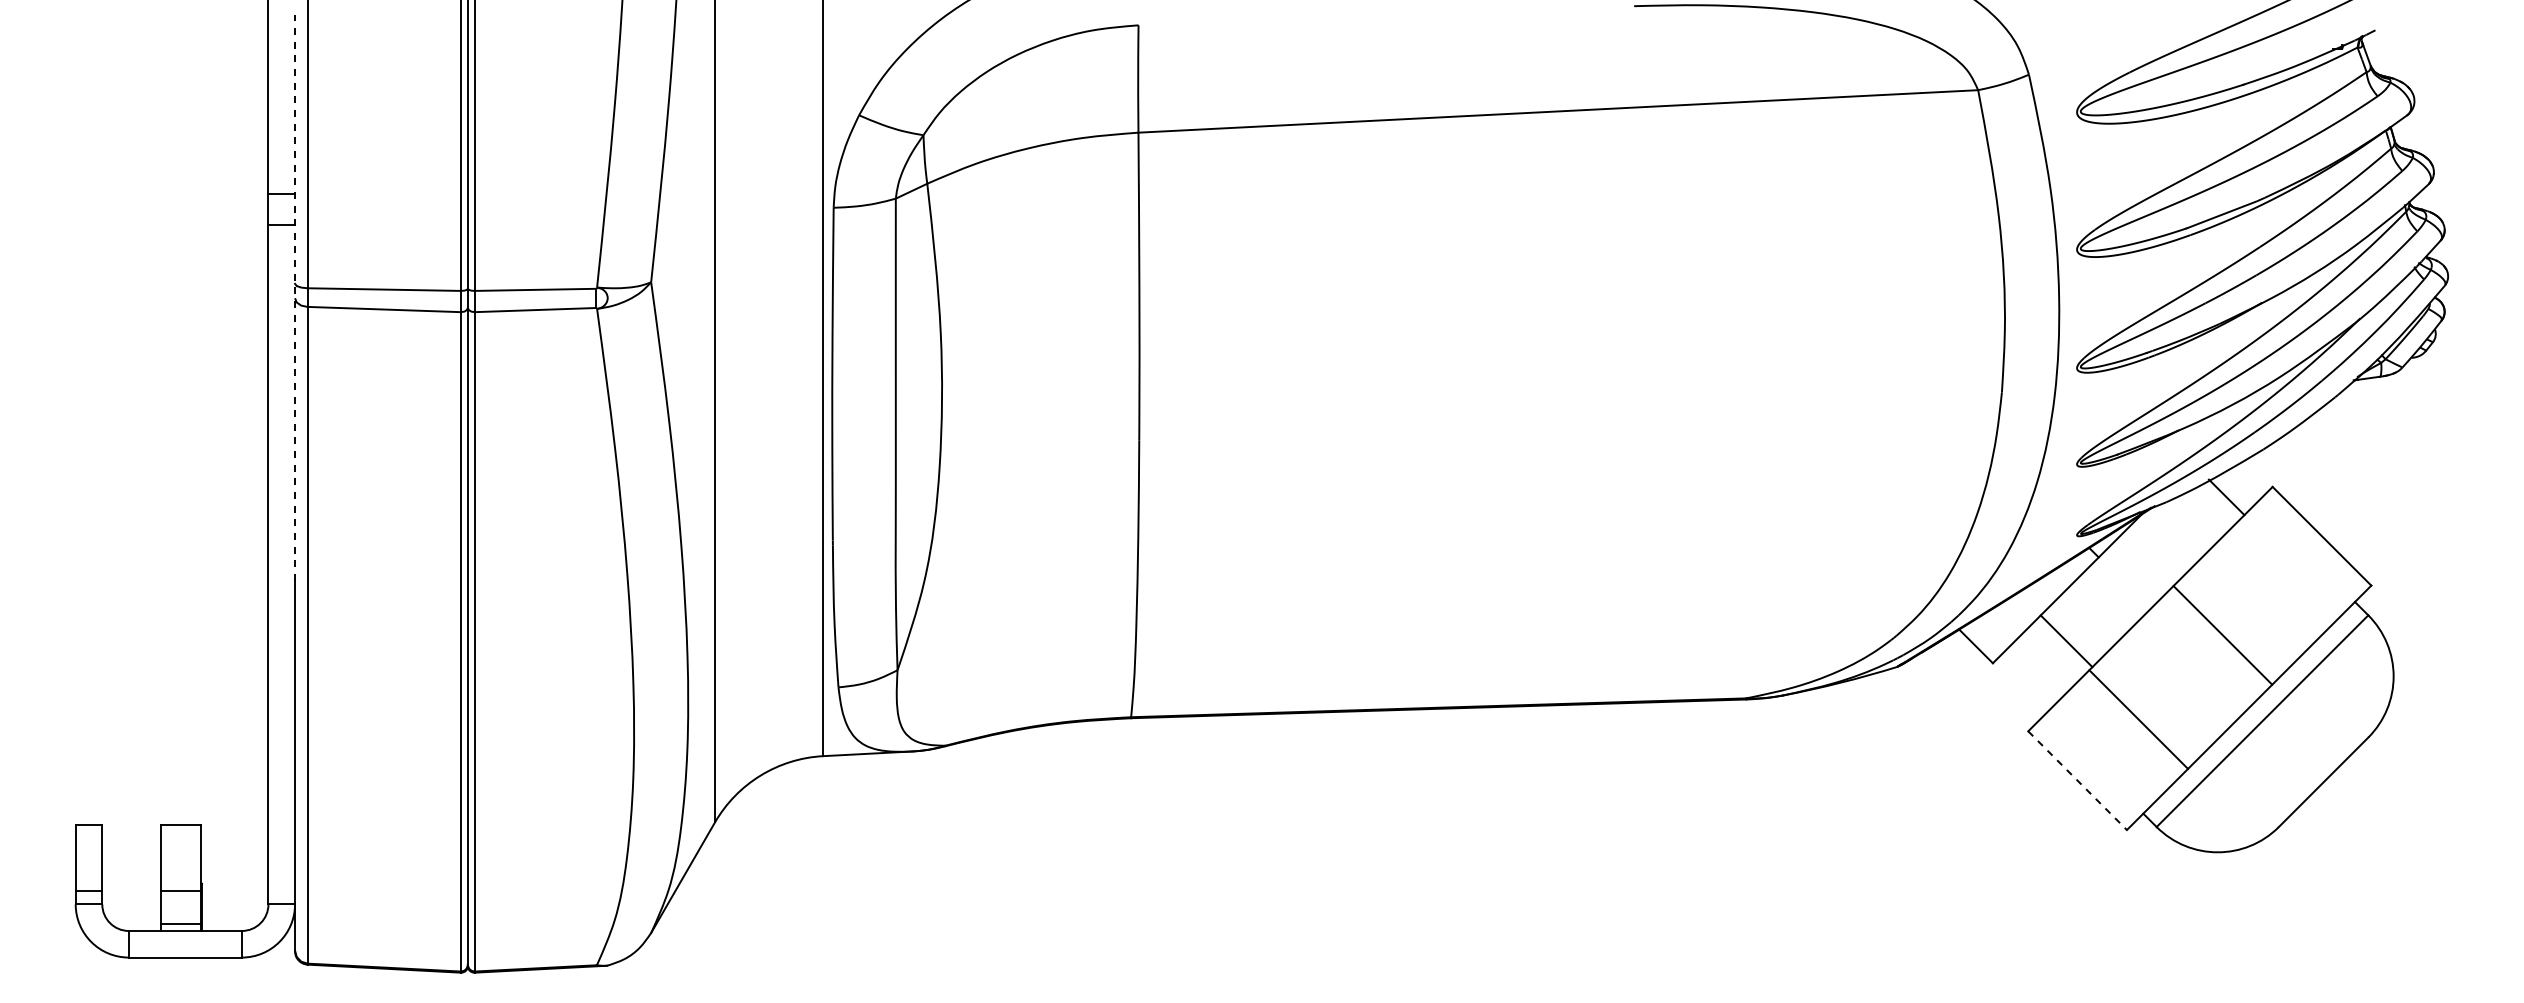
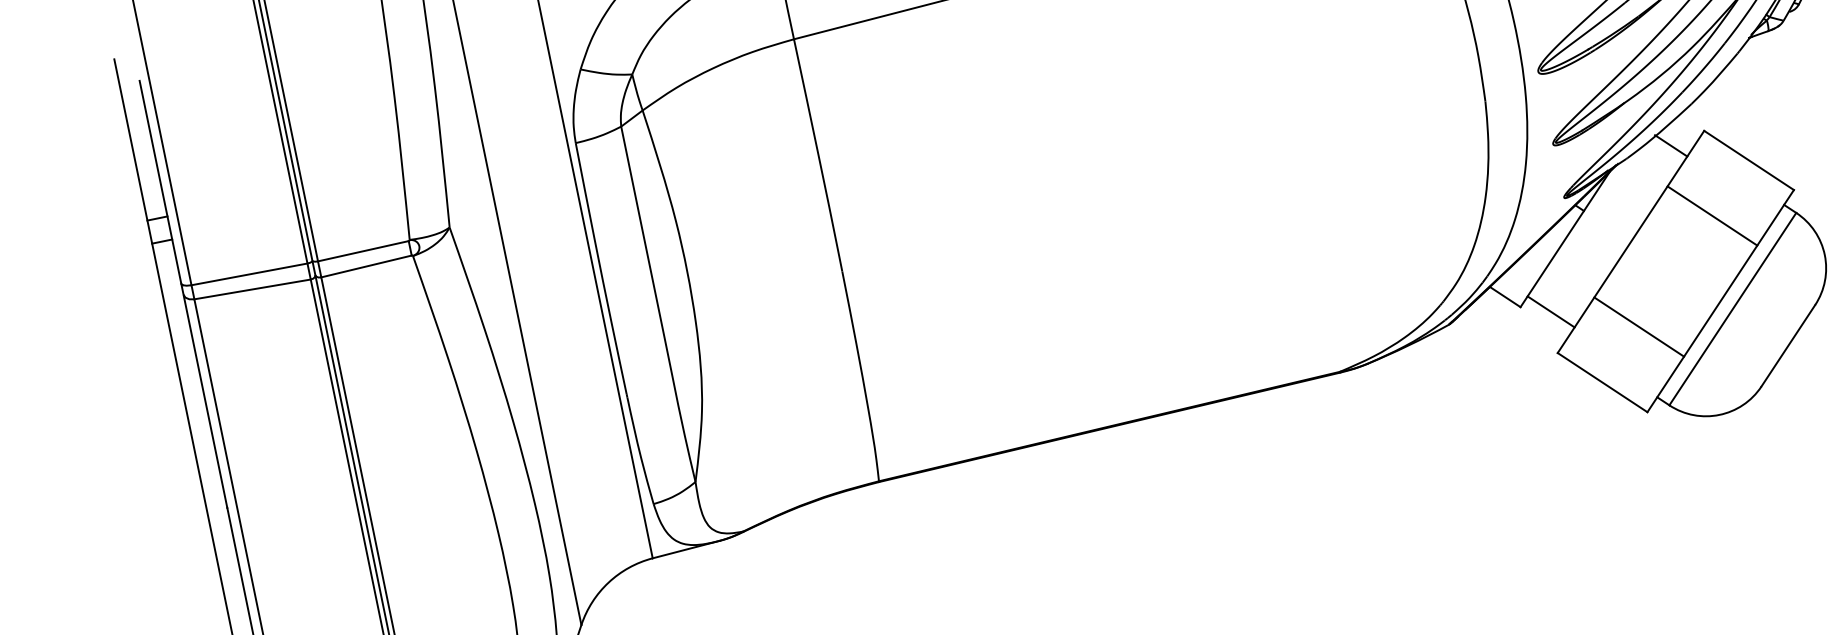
line: (295, 297) -> (183, 294), dashed -> solid
line: (2222, 635) -> (1712, 216), moved
line: (2066, 641) -> (1551, 312), moved
line: (2077, 780) -> (1602, 382), dashed -> solid

